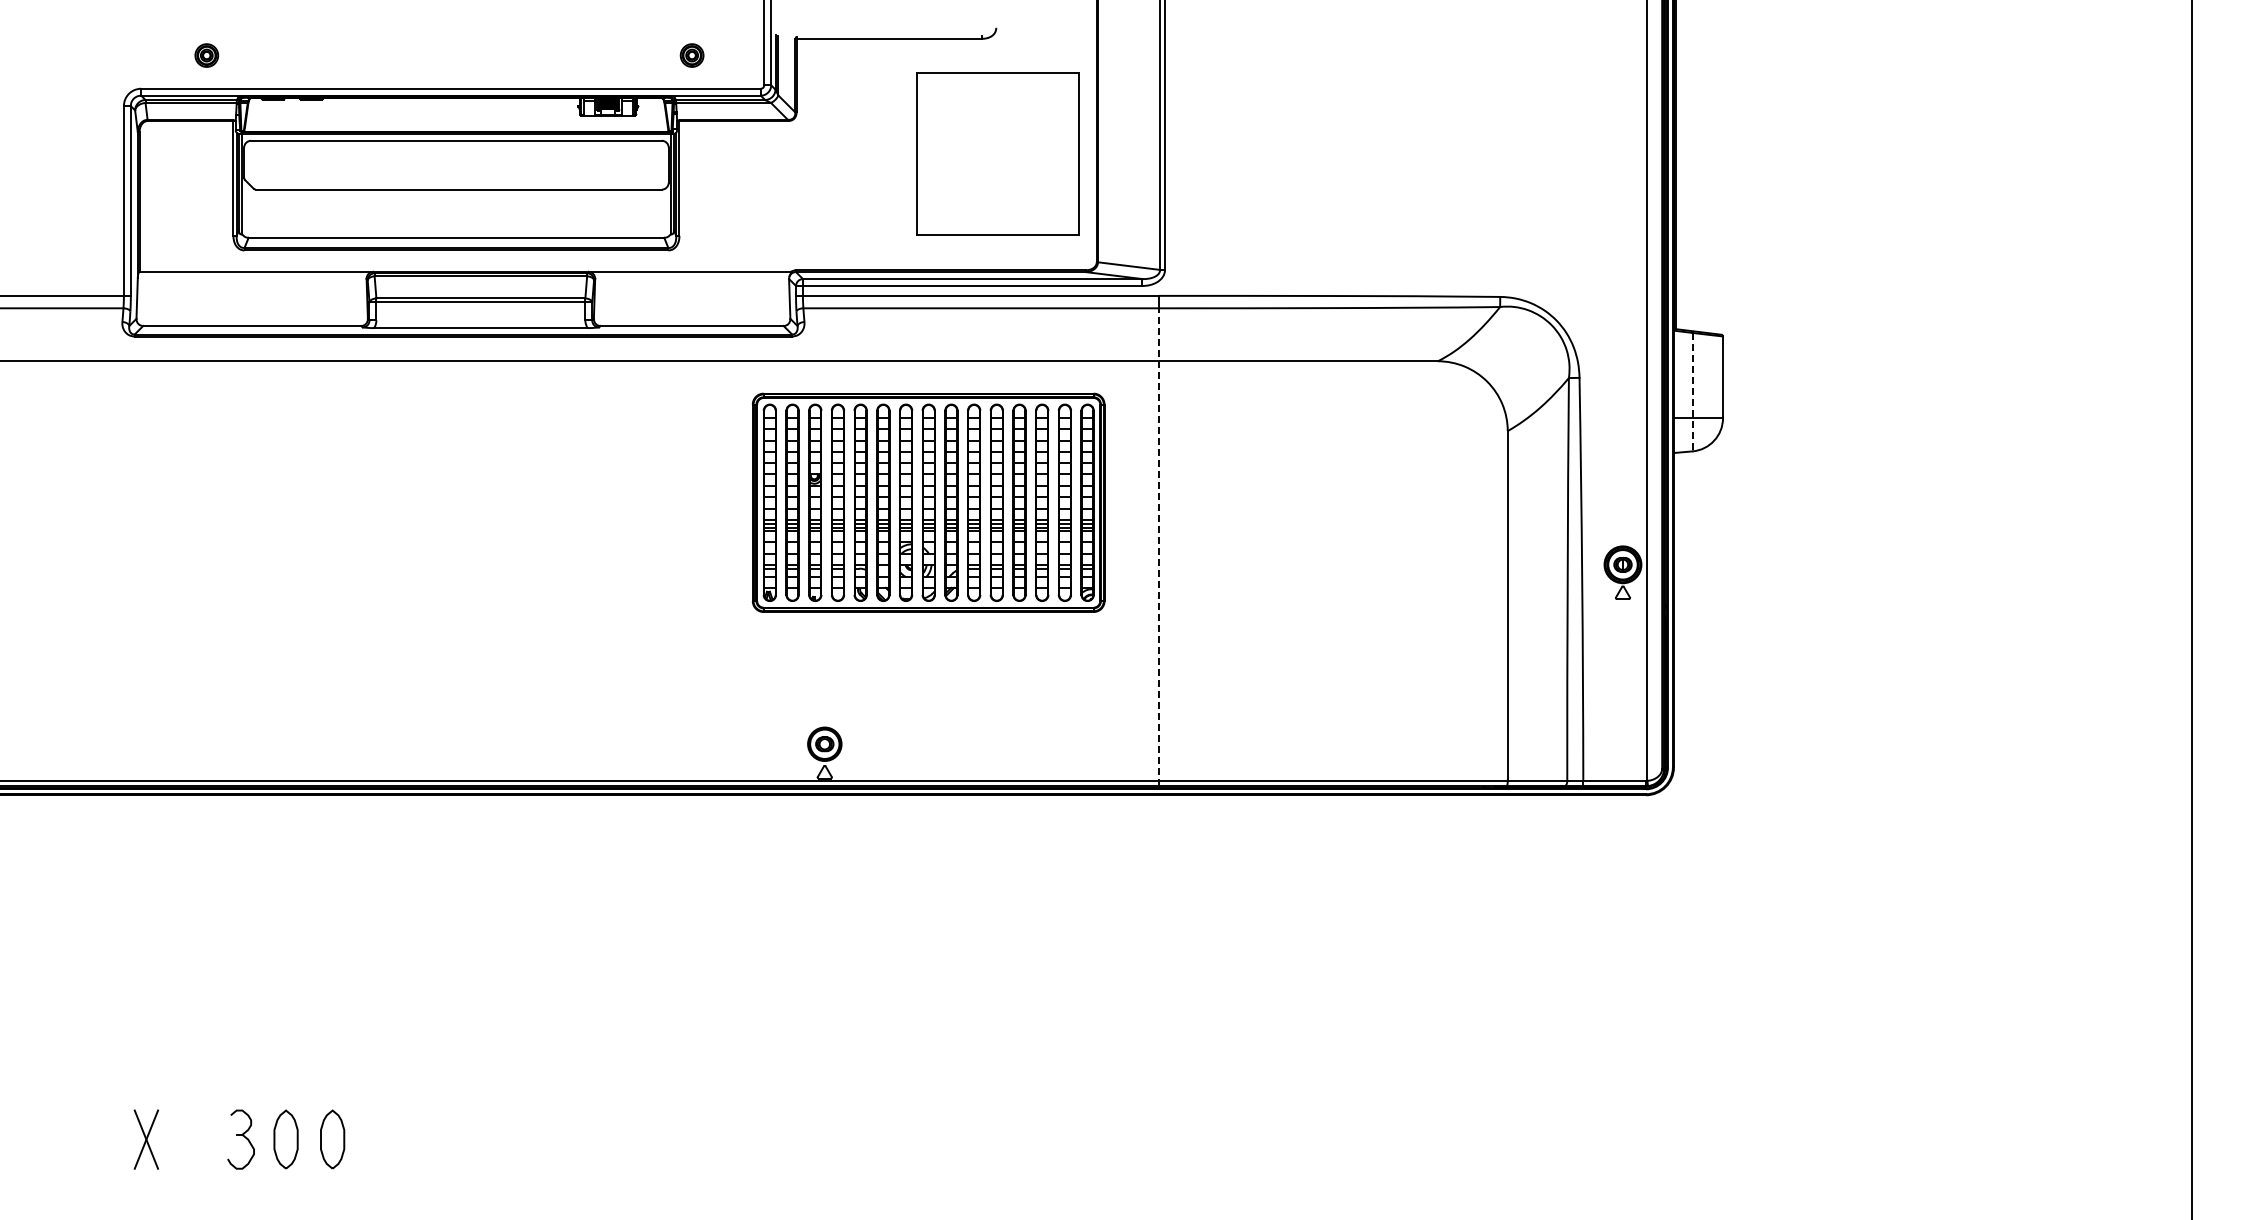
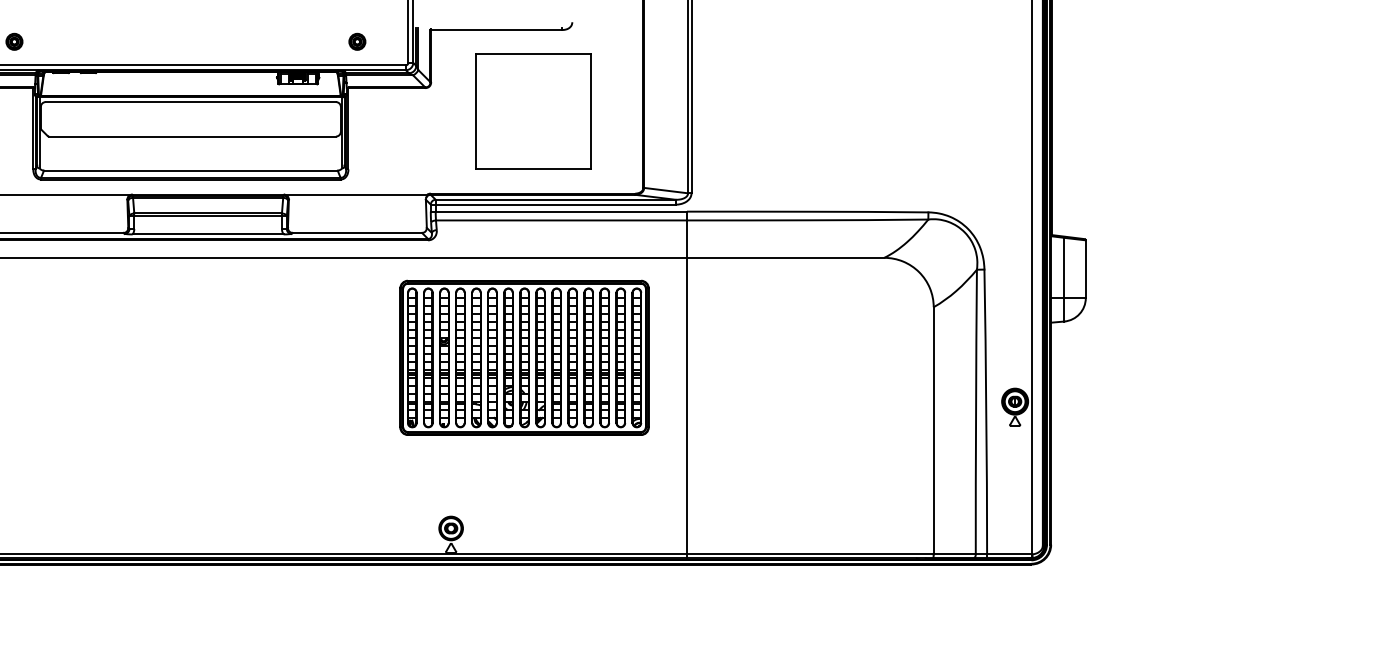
part: (997, 153) -> (532, 111), moved
line: (1692, 392) -> (1064, 279), dashed -> solid
line: (1158, 547) -> (686, 389), dashed -> solid

